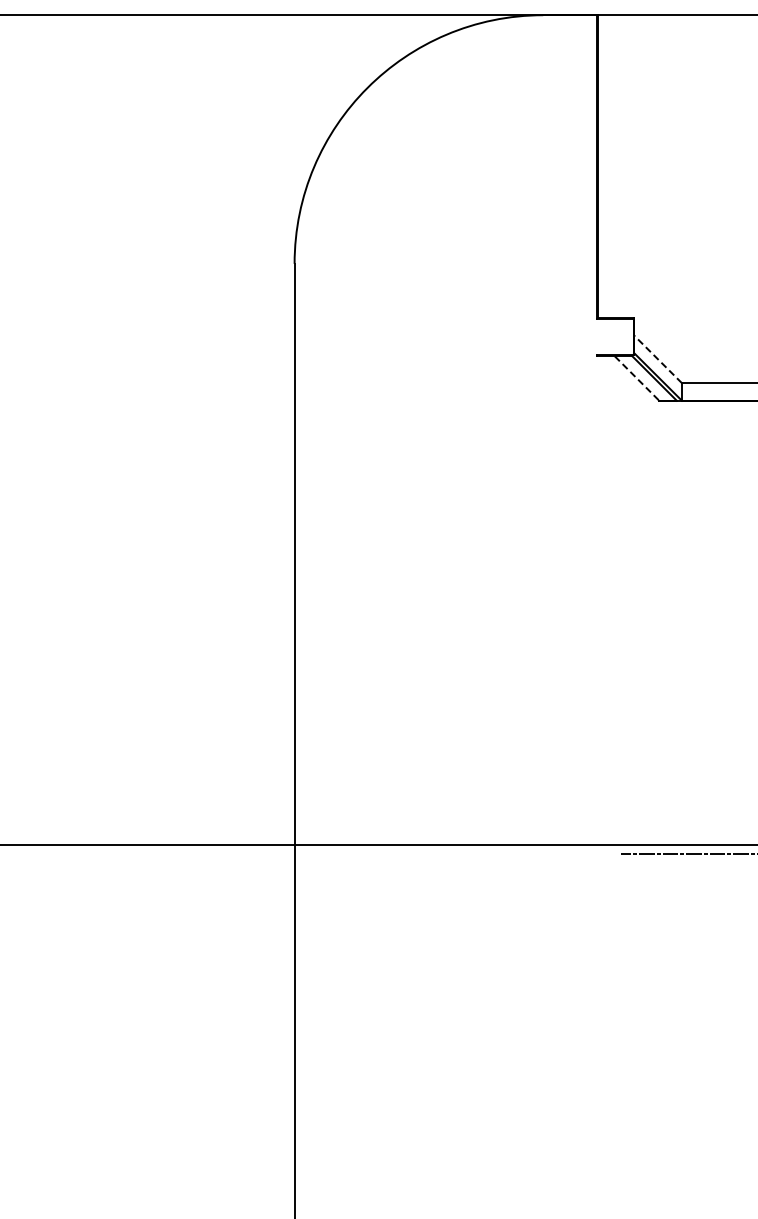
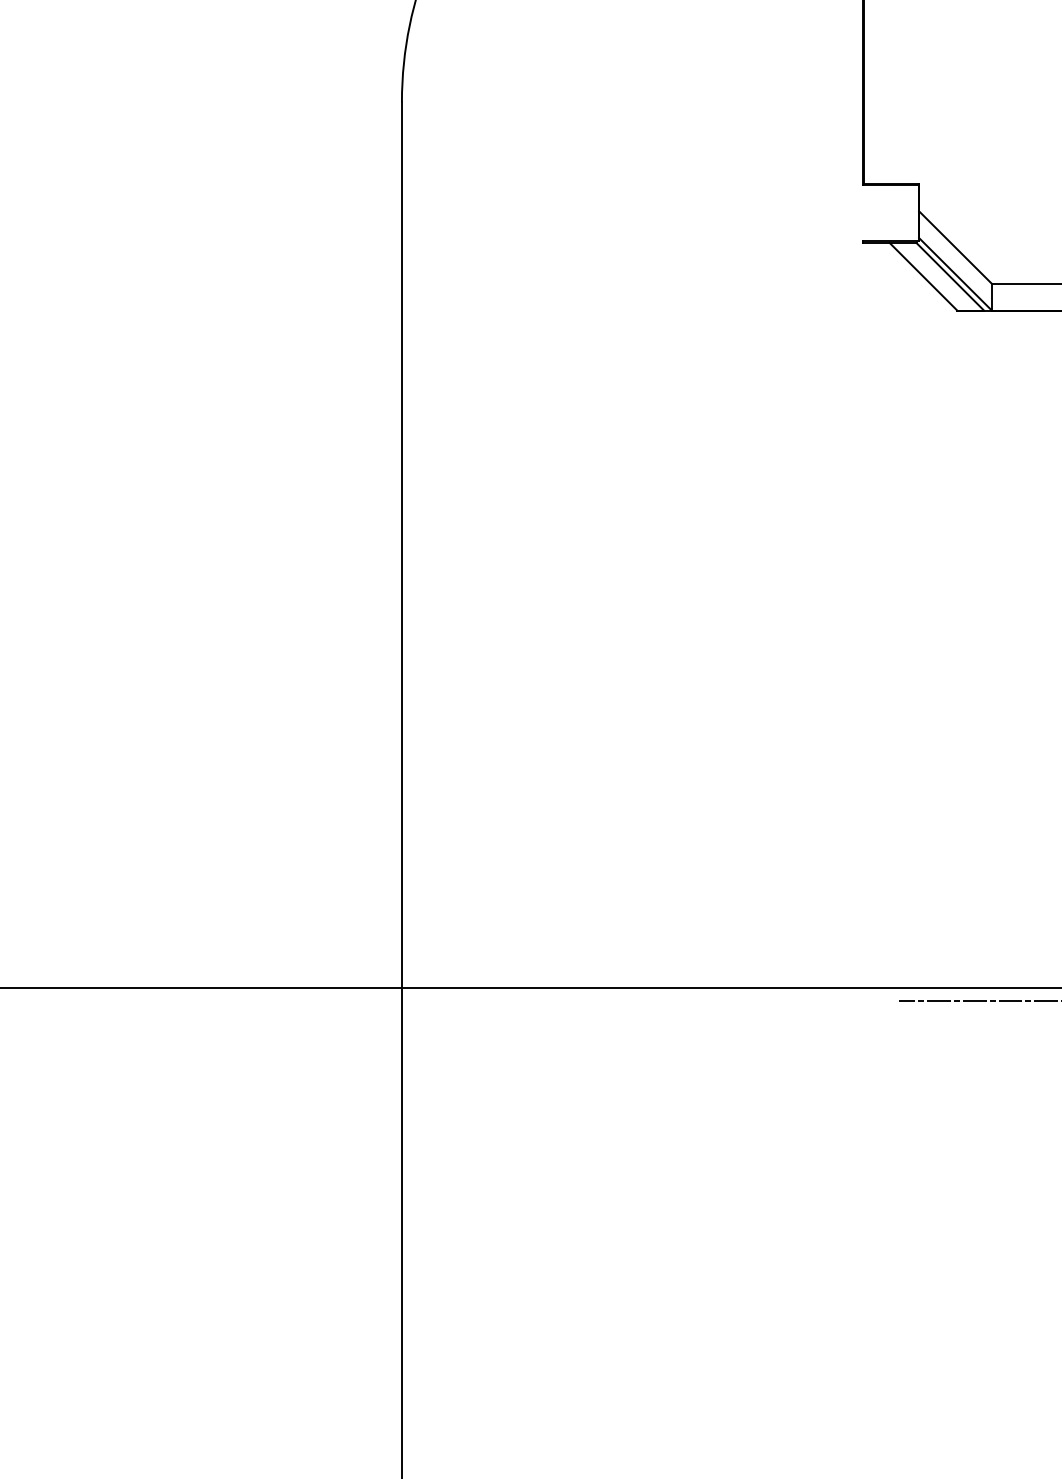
line: (658, 359) -> (956, 247), dashed -> solid
line: (637, 378) -> (924, 276), dashed -> solid

